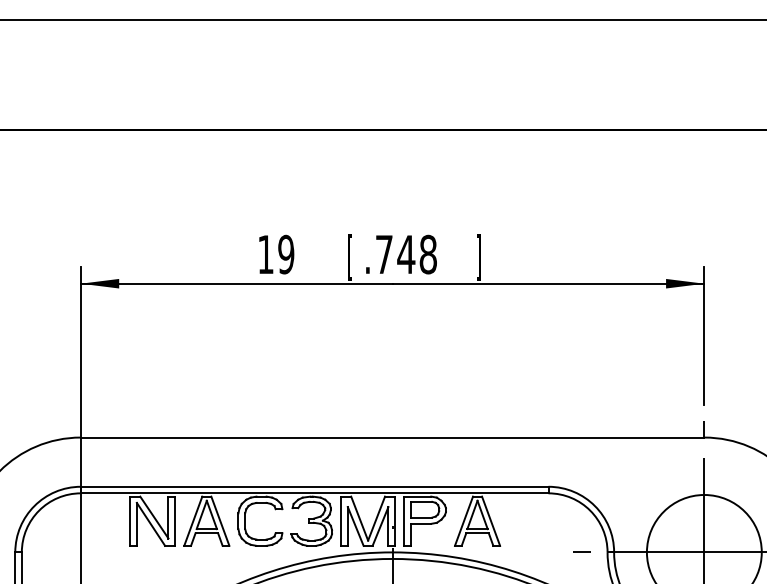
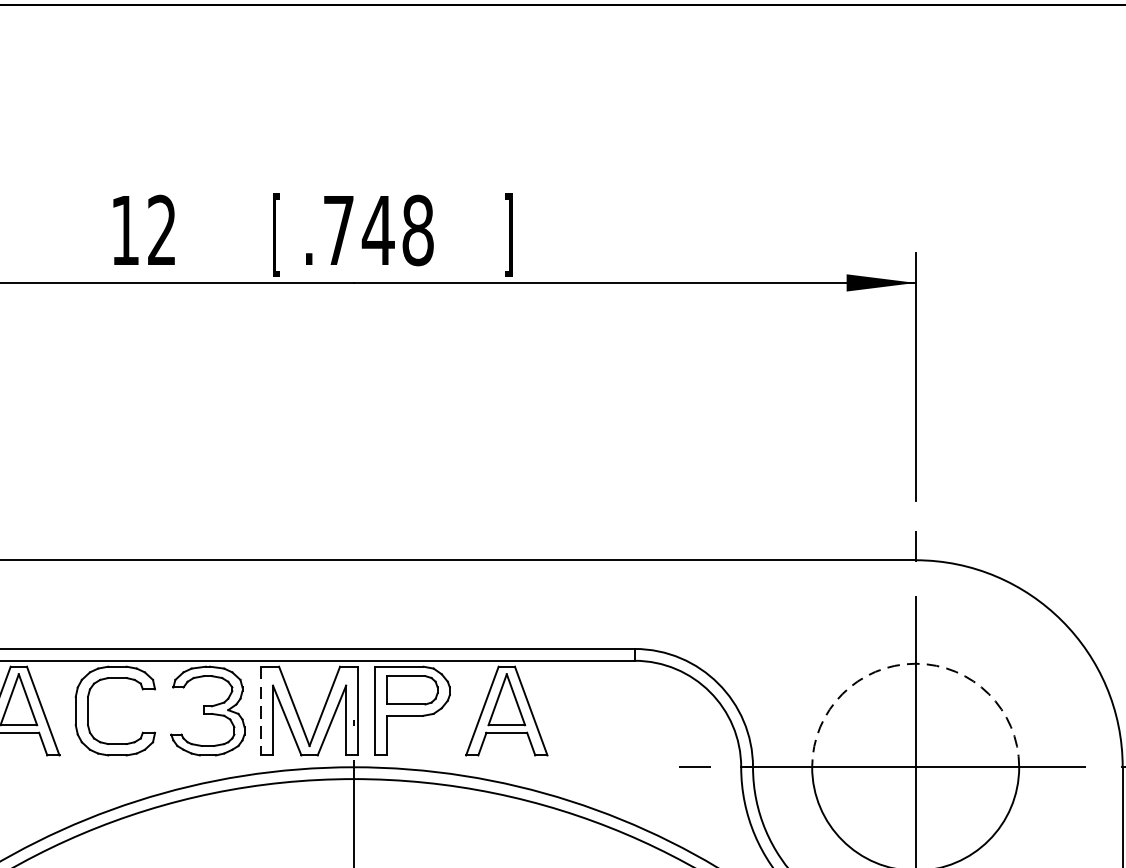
text: (286, 254) -> (162, 230), 19 -> 12
arc: (704, 494) -> (915, 662), solid -> dashed
line: (341, 521) -> (261, 711), solid -> dashed

